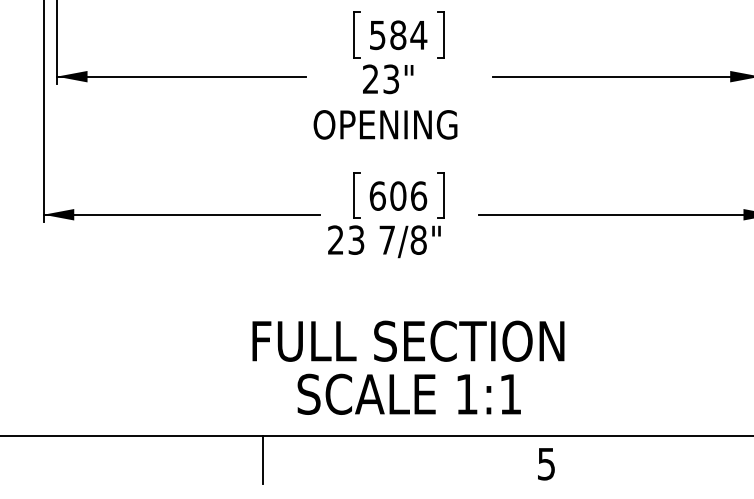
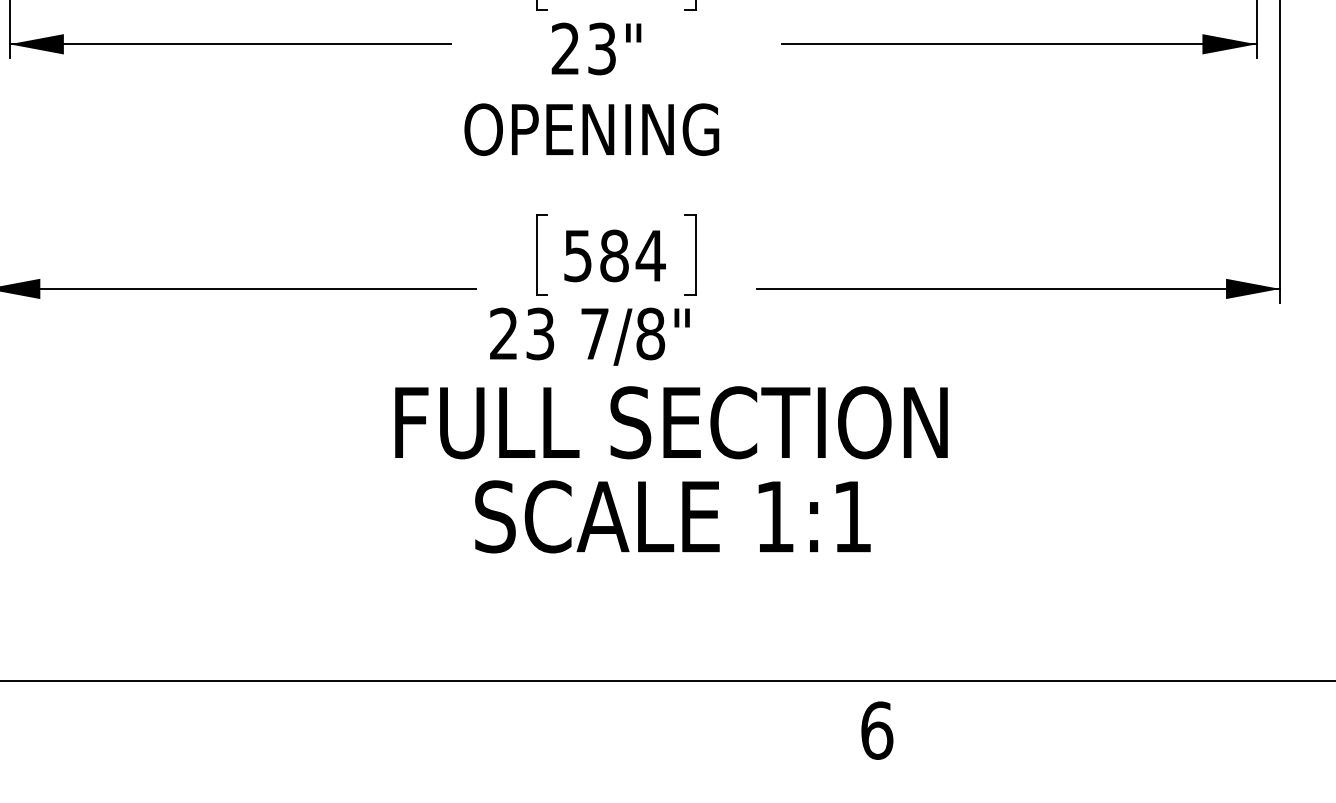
text: (398, 195) -> (614, 254), 606 -> 584
text: (408, 367) -> (671, 469), moved
line: (262, 459) -> (373, 722), removed
text: (546, 463) -> (877, 729), 5 -> 6

